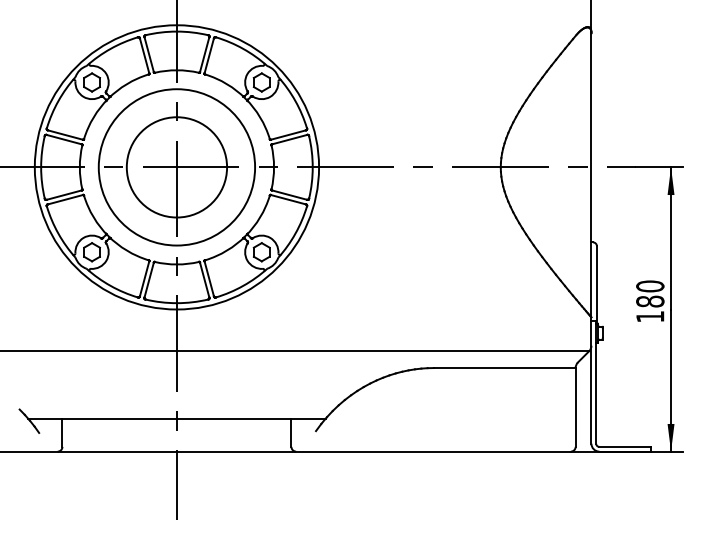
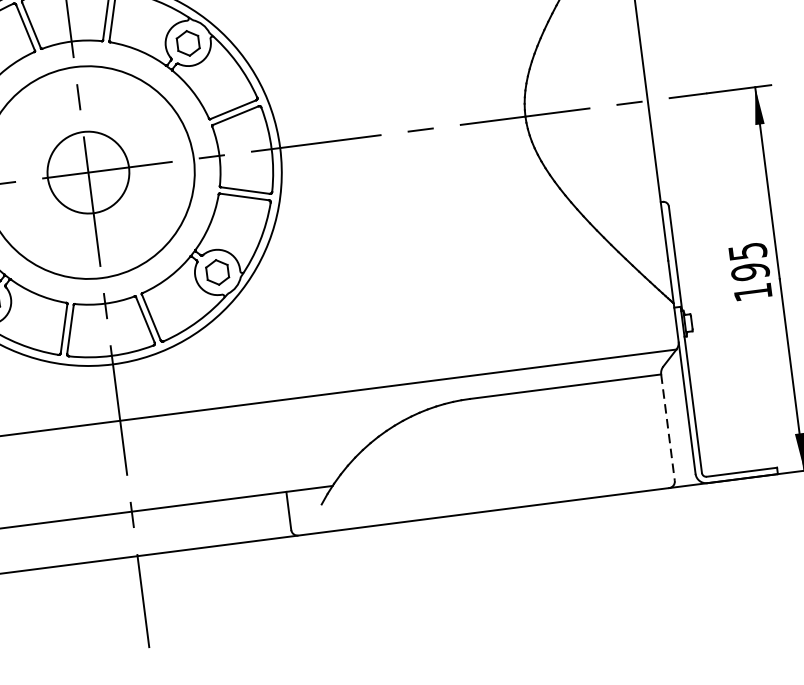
circle: (176, 167) -> (87, 172), size x0.6
text: (650, 293) -> (749, 260), 180 -> 195
line: (575, 407) -> (667, 427), solid -> dashed

